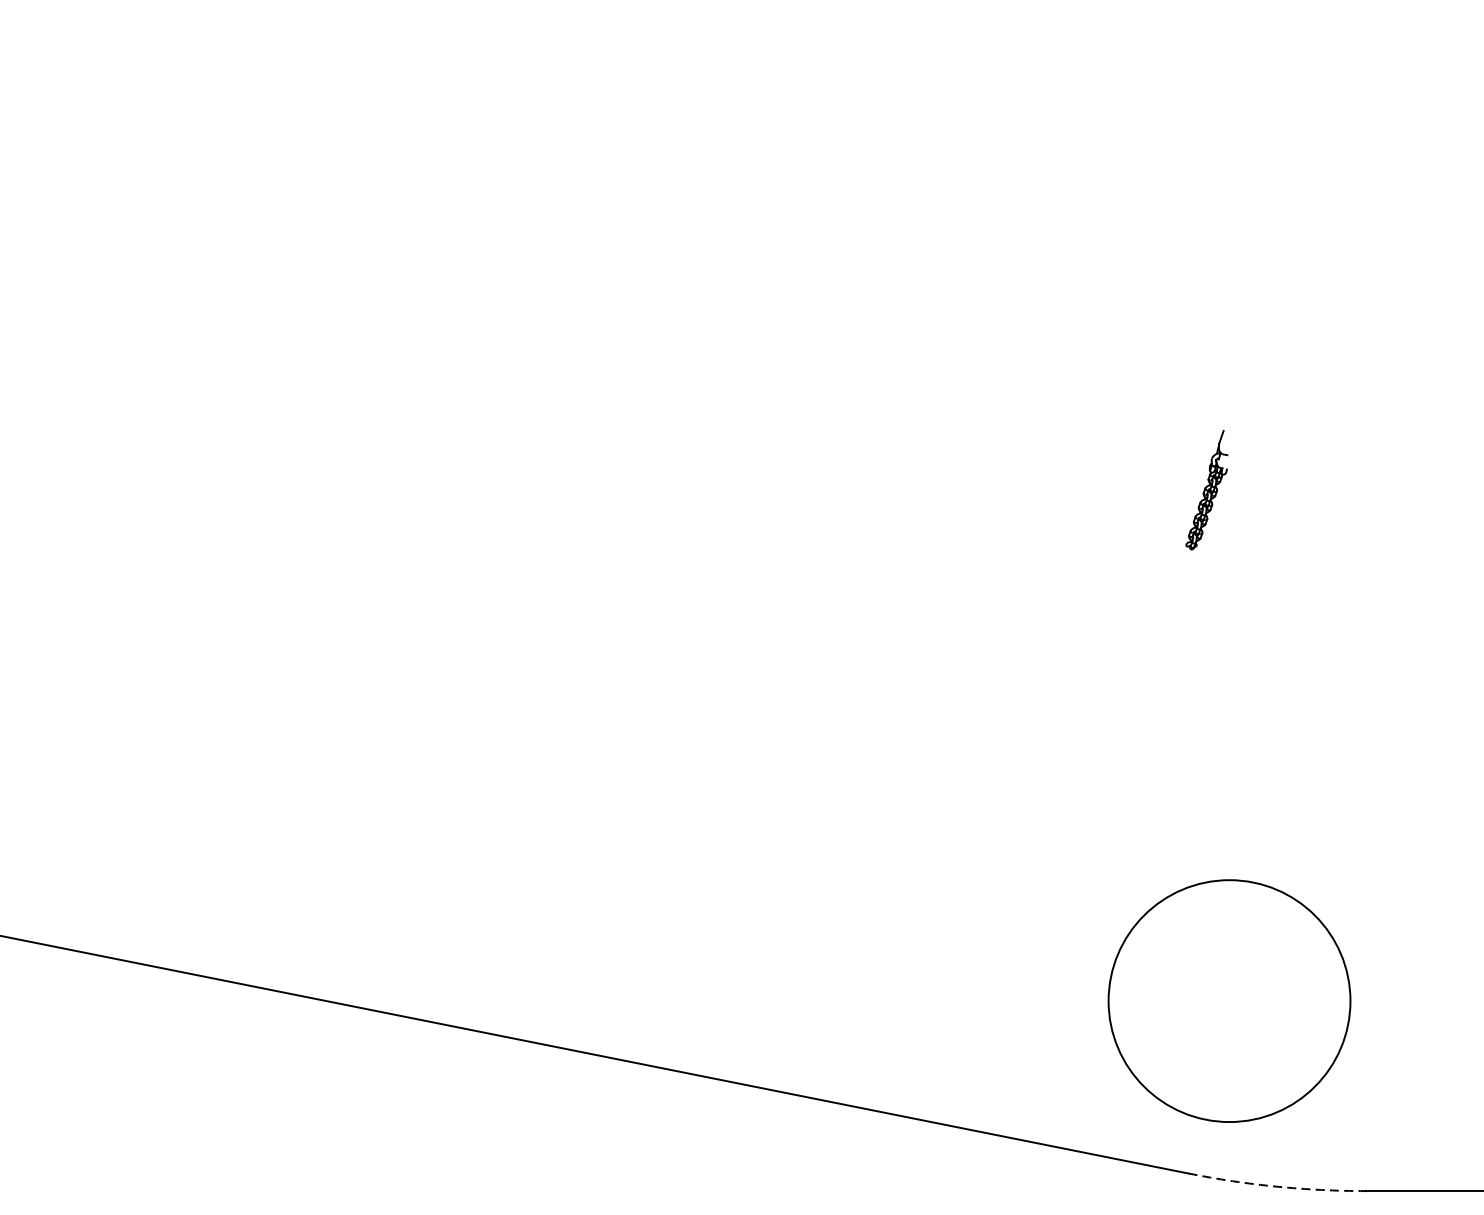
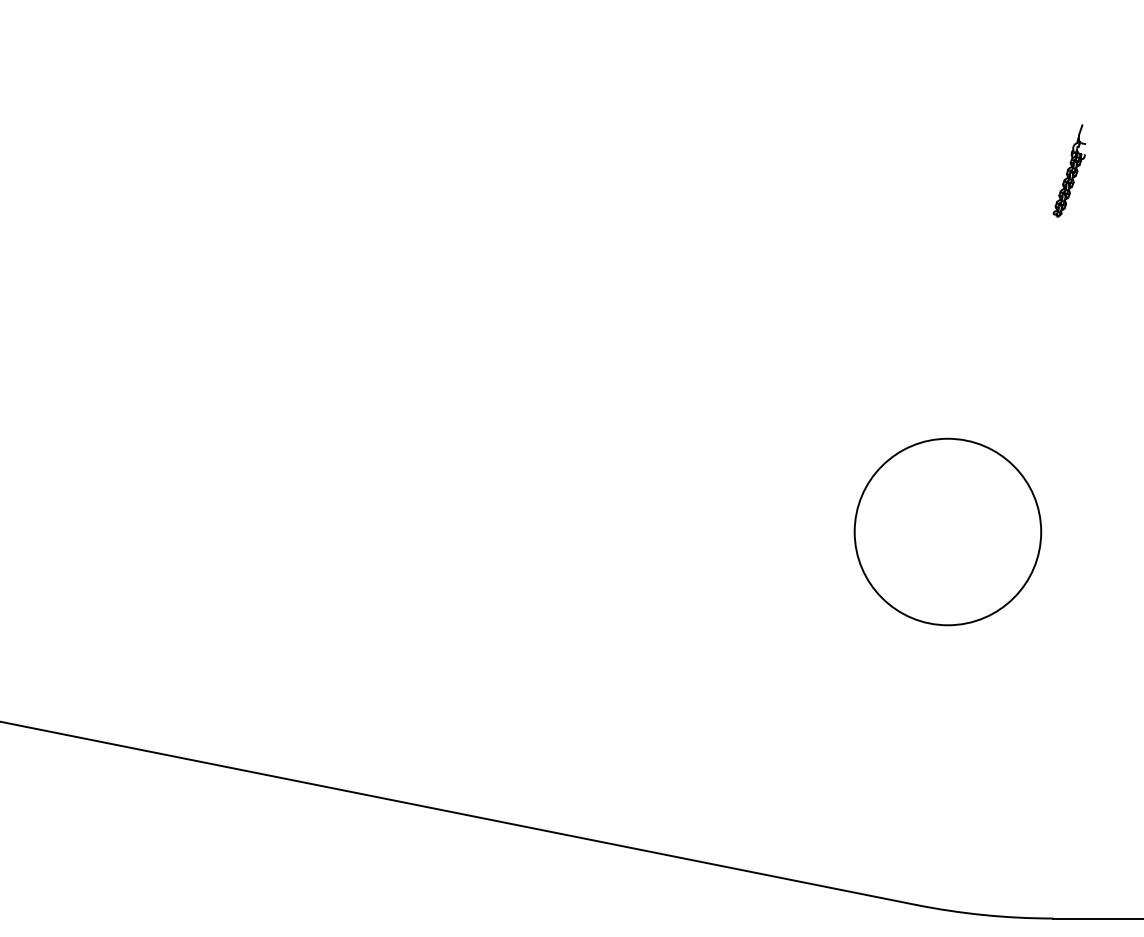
part: (1205, 489) -> (1068, 170), moved
circle: (1228, 1000) -> (947, 531), moved
arc: (1276, 1187) -> (984, 915), dashed -> solid

